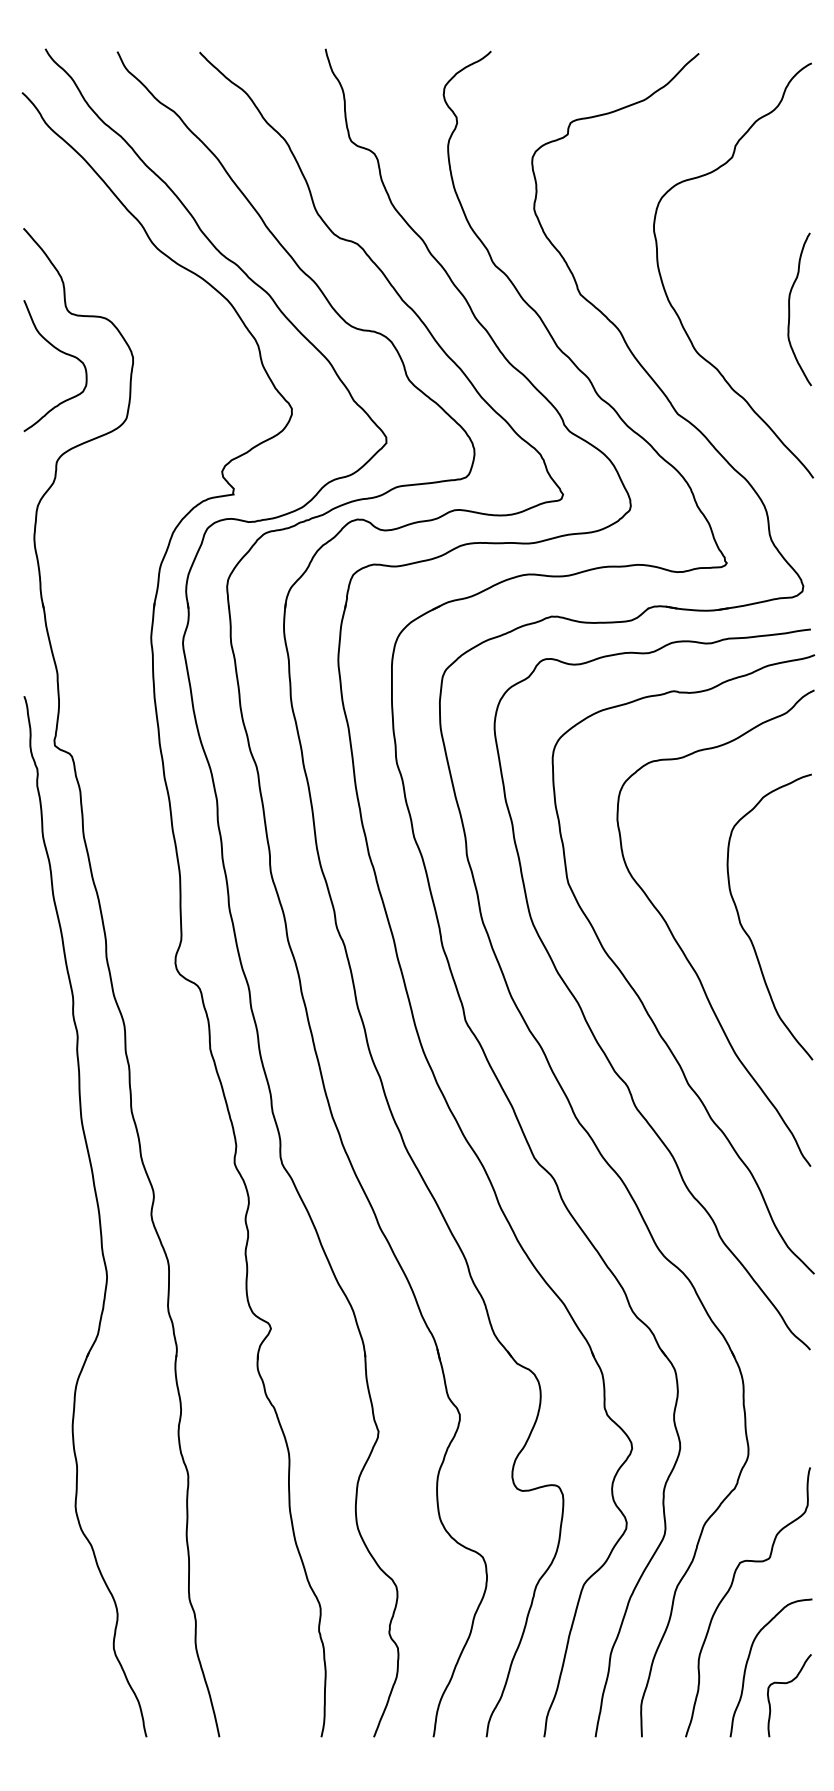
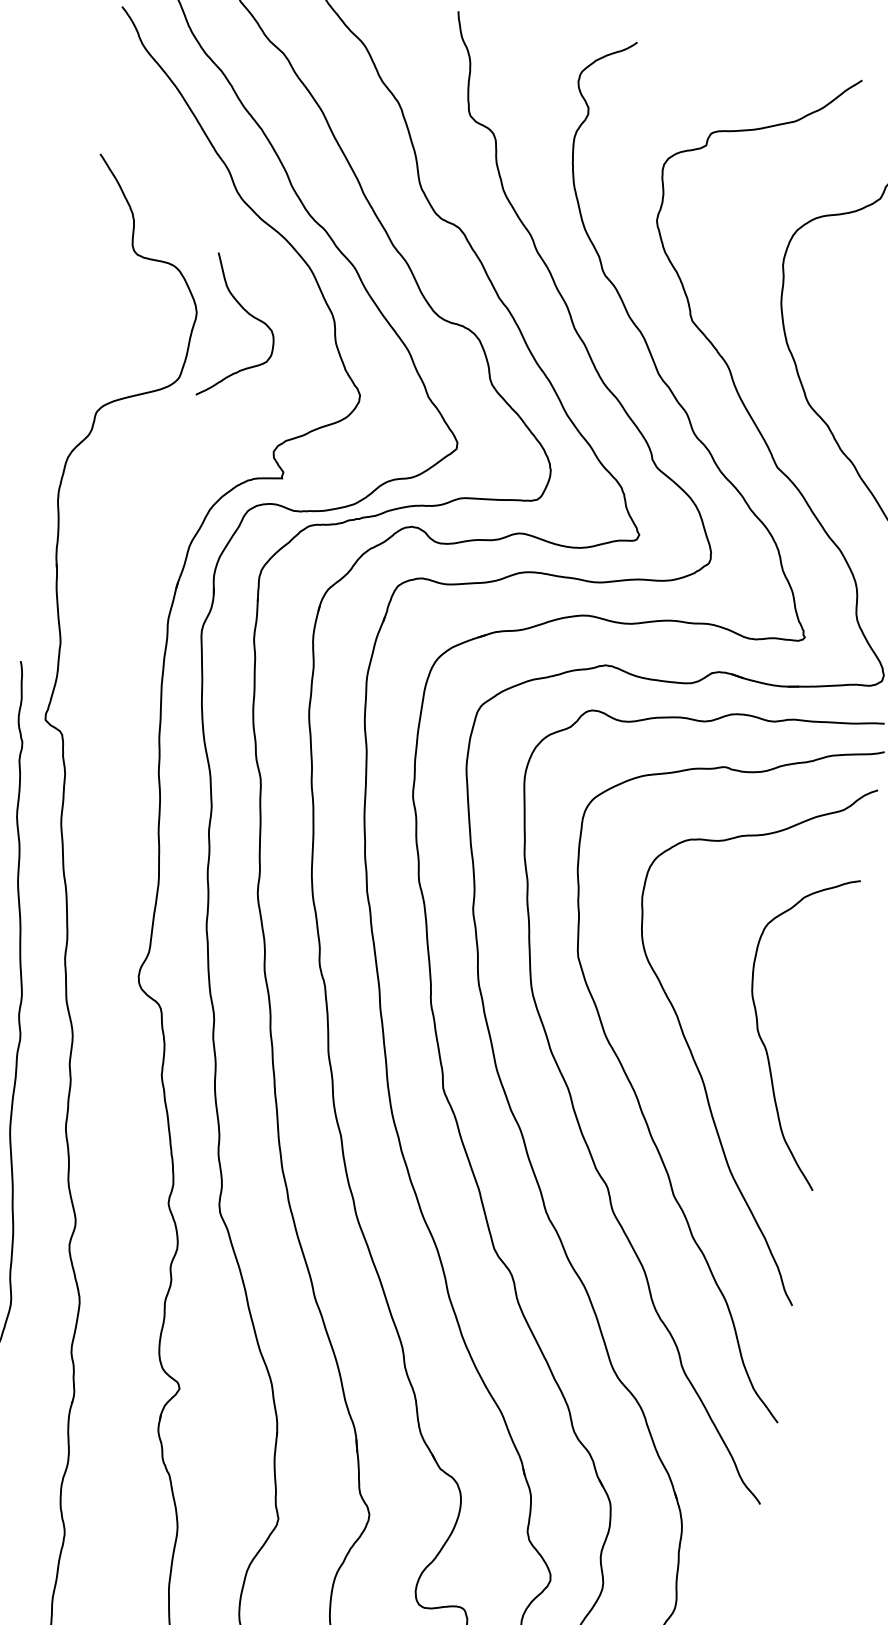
curve: (62, 353) -> (251, 316), moved

